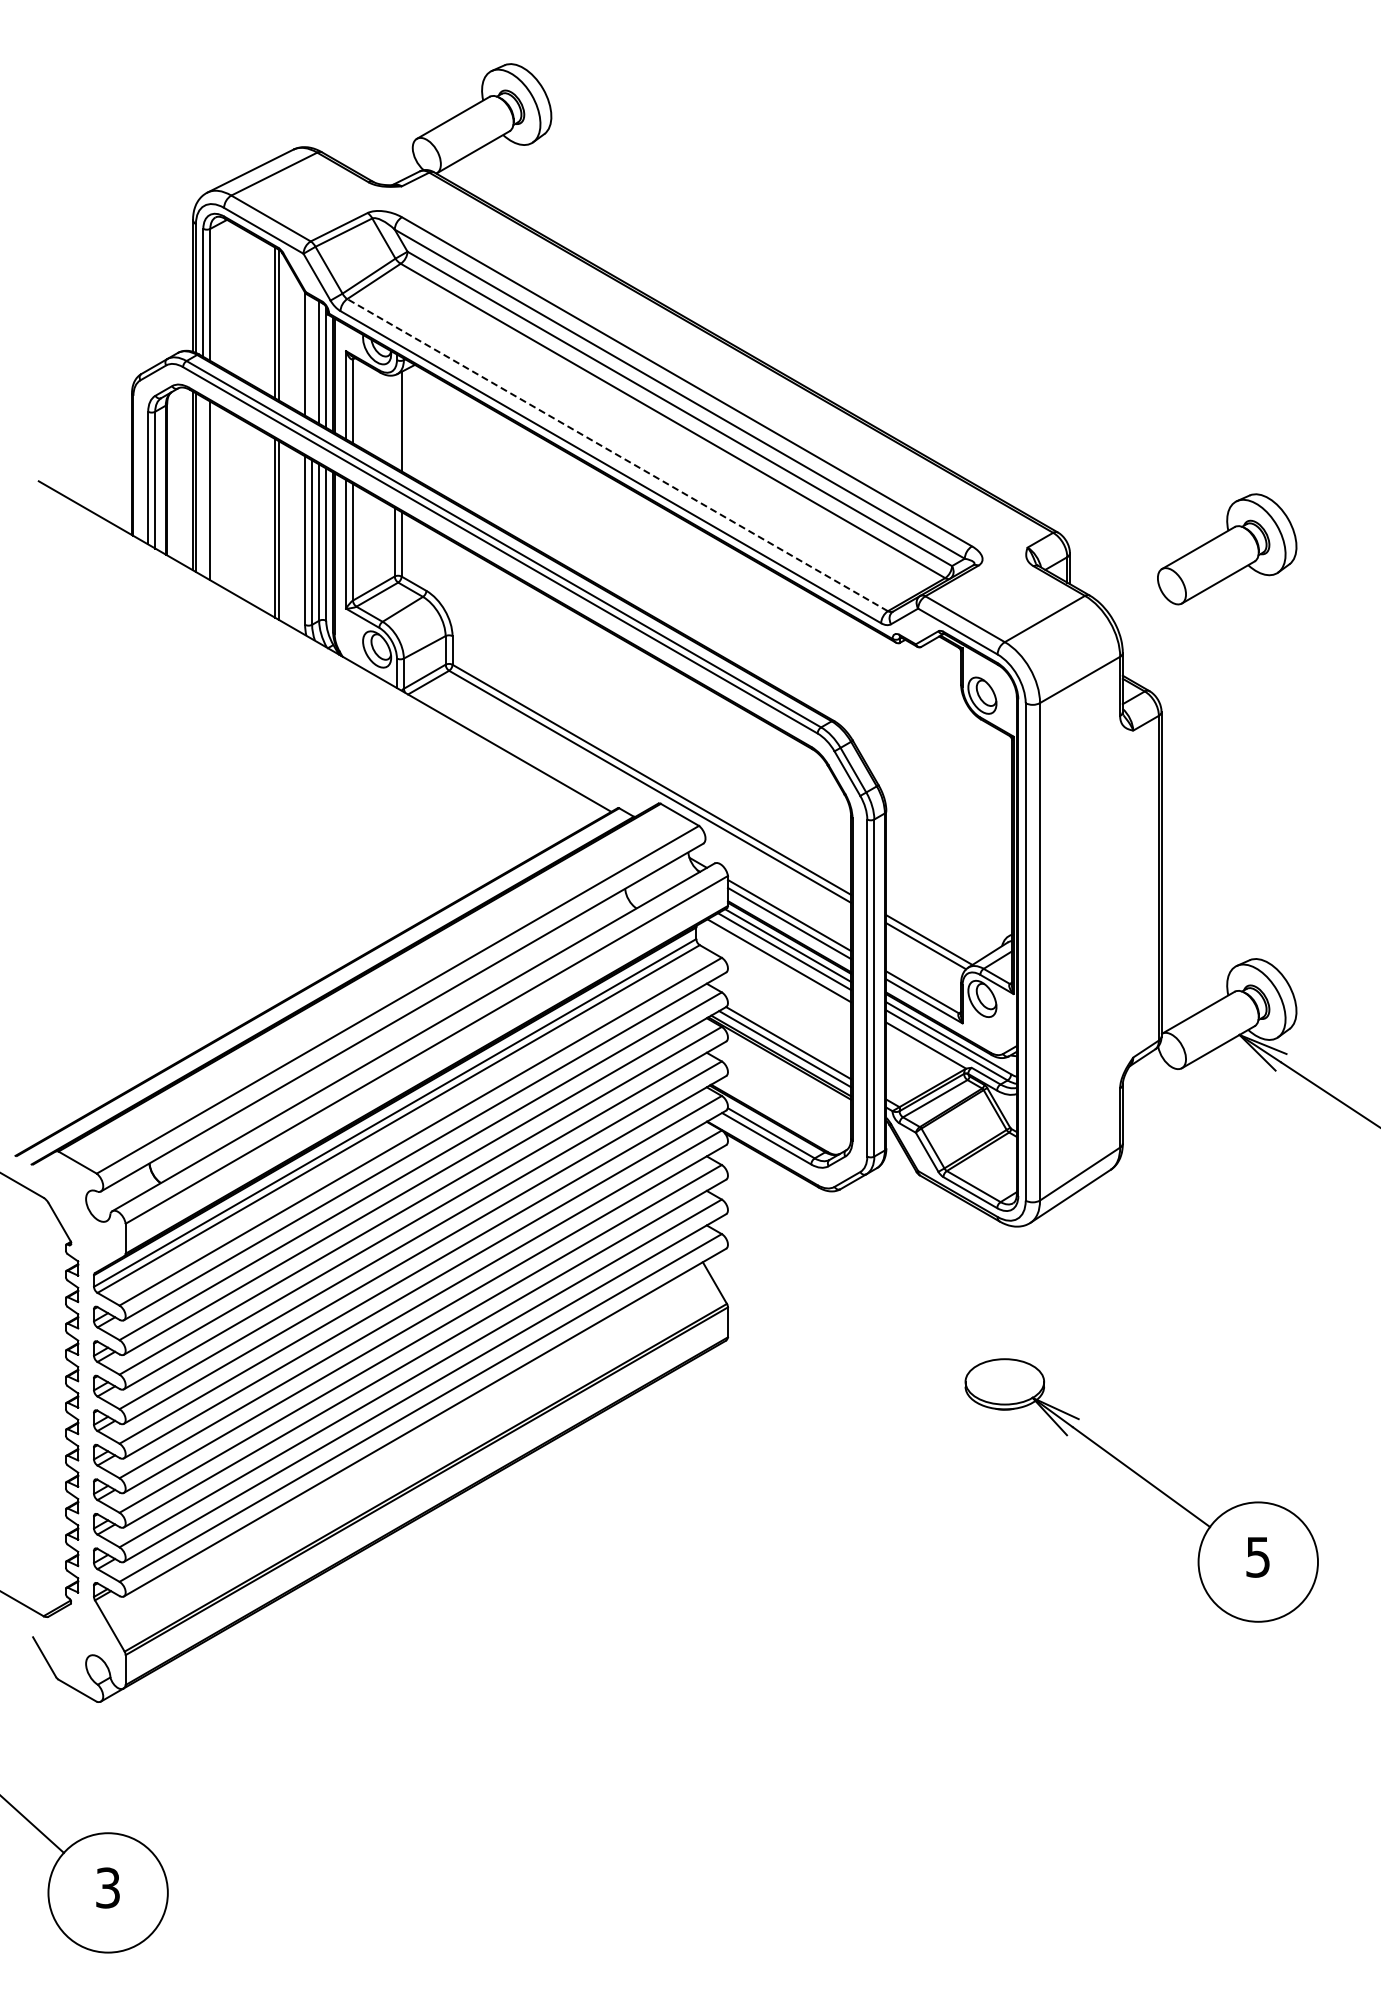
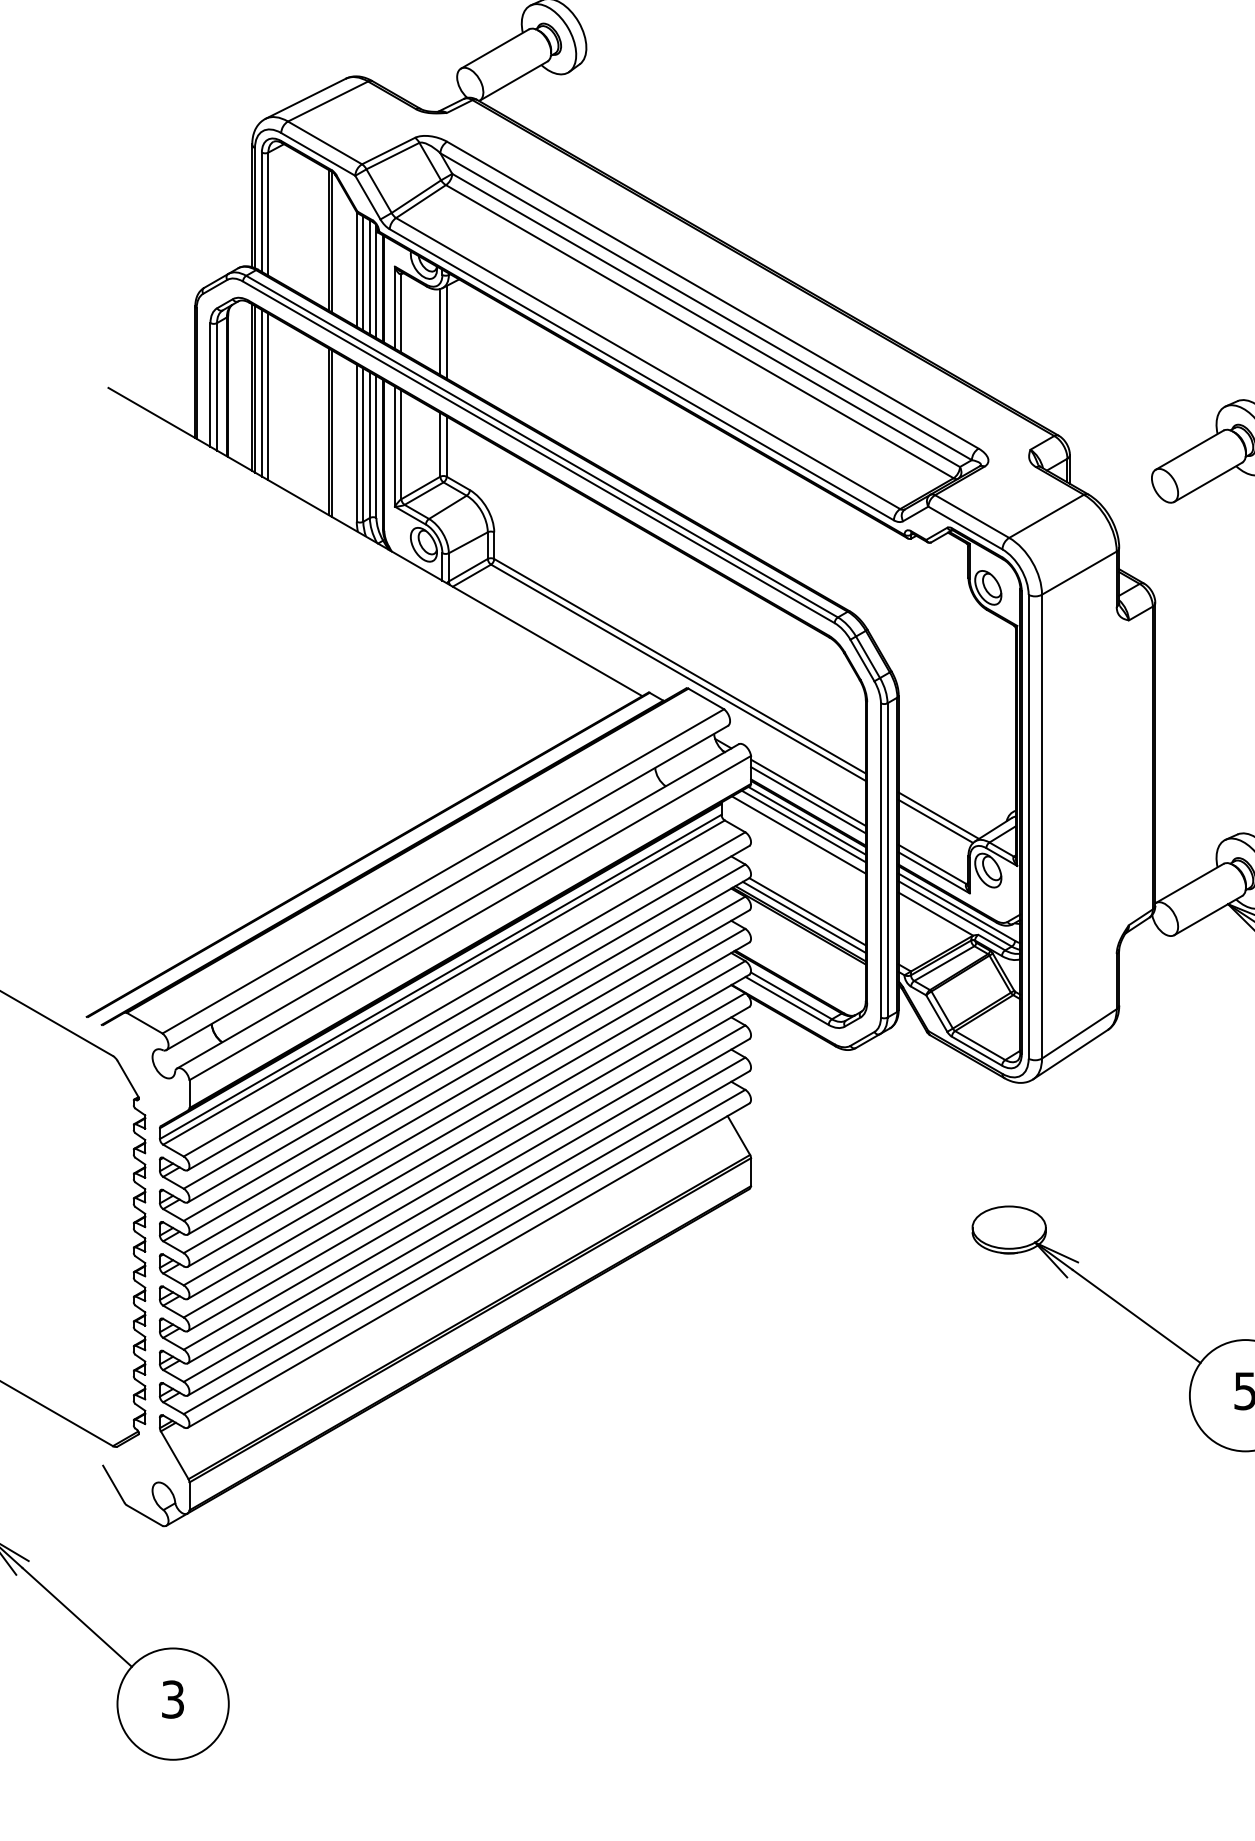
line: (312, 358) -> (363, 273), added
line: (394, 421) -> (440, 332), added
line: (617, 454) -> (648, 362), dashed -> solid
line: (203, 486) -> (262, 392), added

